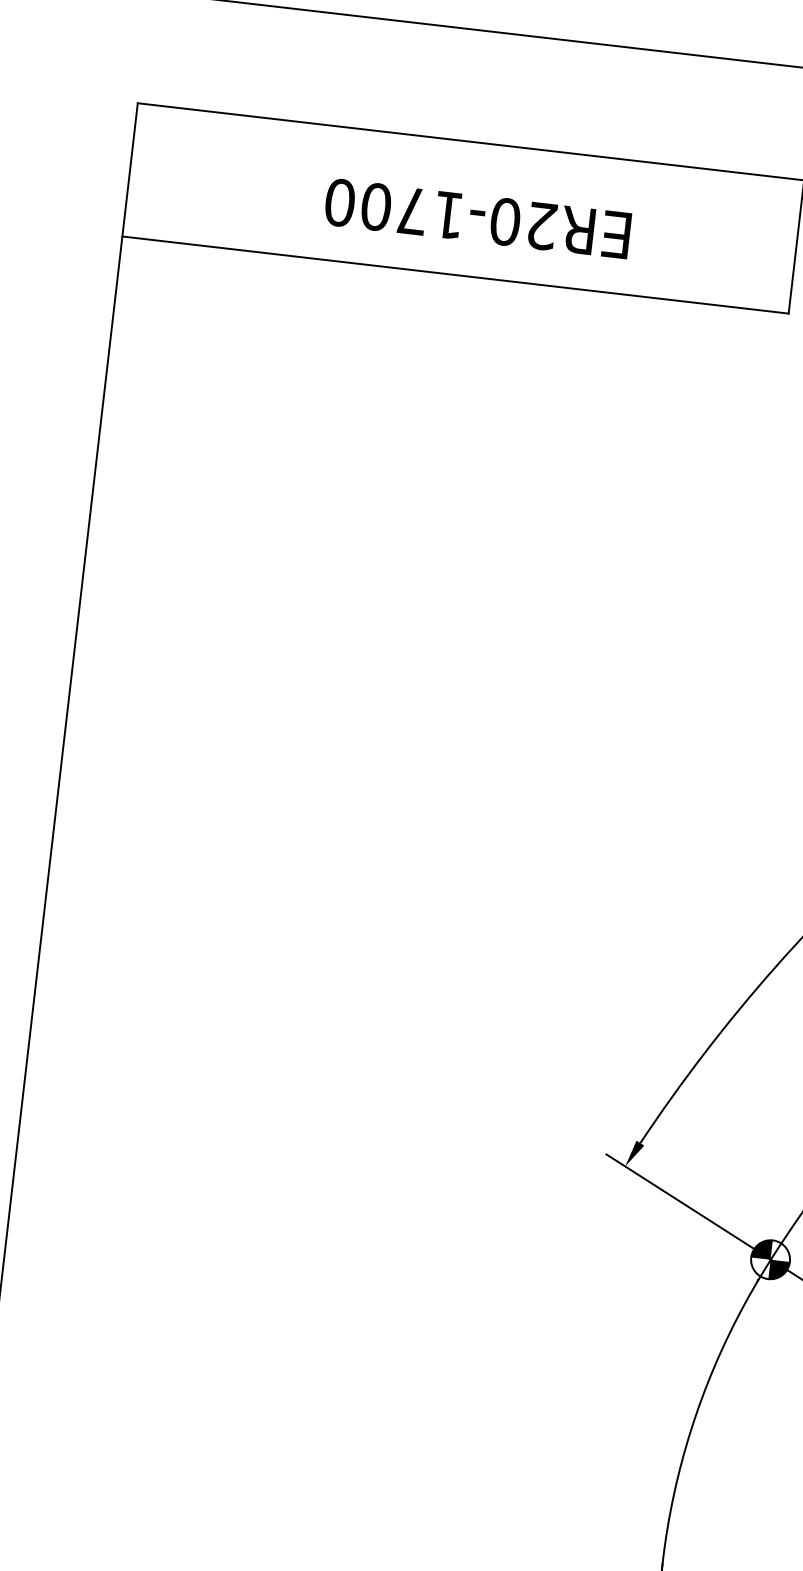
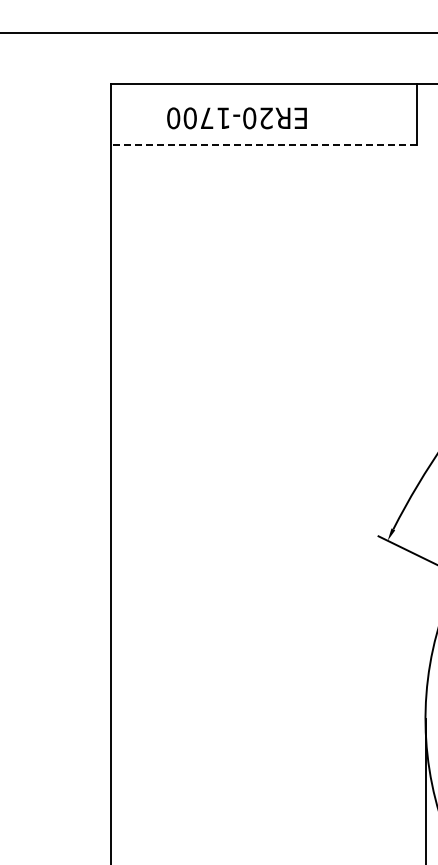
text: (476, 218) -> (236, 118), moved
line: (454, 275) -> (263, 145), solid -> dashed

